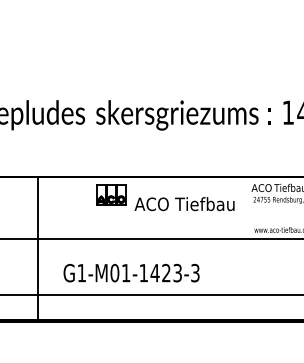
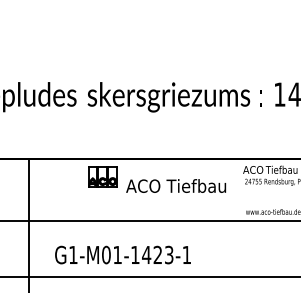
text: (195, 272) -> (187, 254), G1-M01-1423-3 -> G1-M01-1423-1

